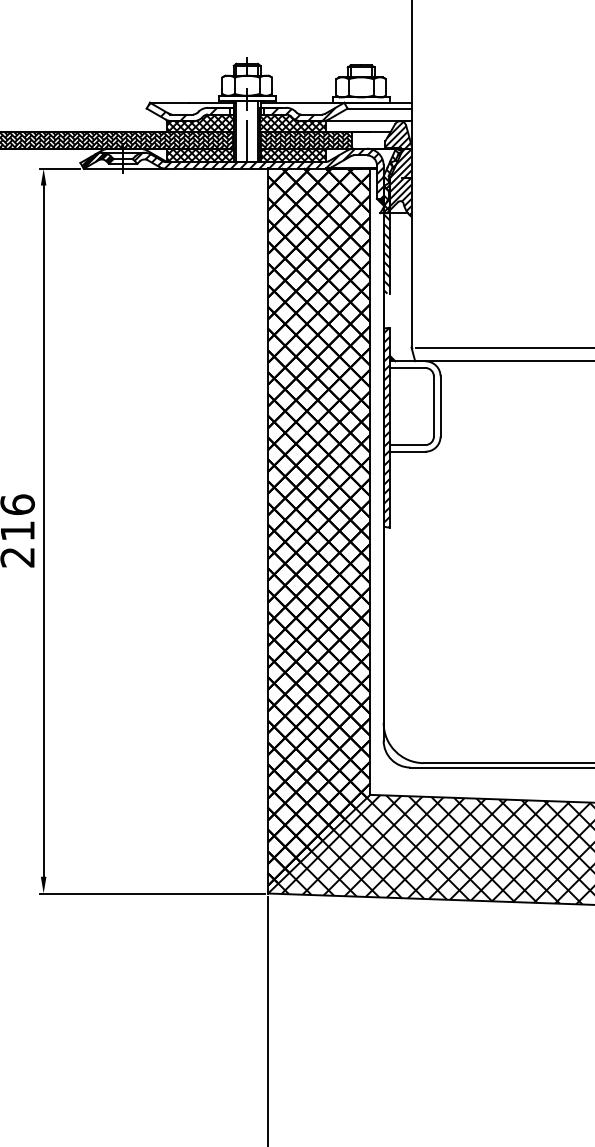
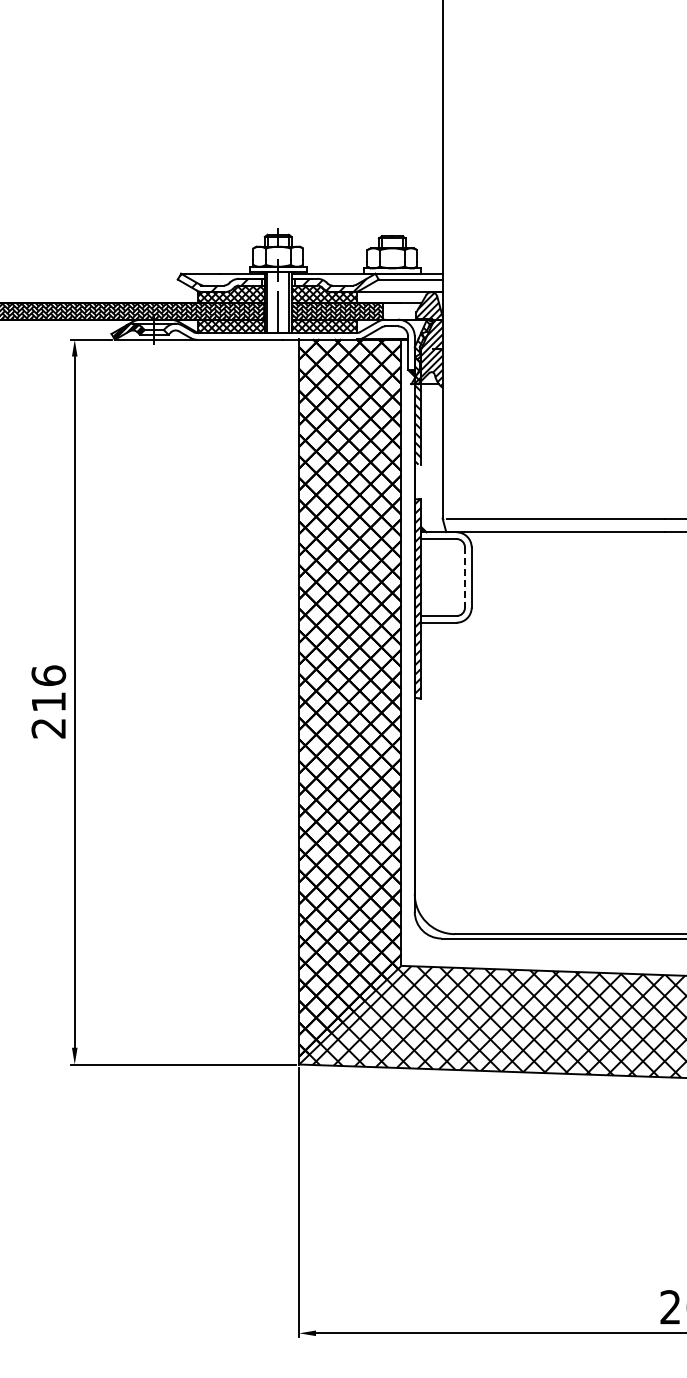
hatch: (258, 173) -> (289, 344), removed
line: (434, 407) -> (465, 578), solid -> dashed

